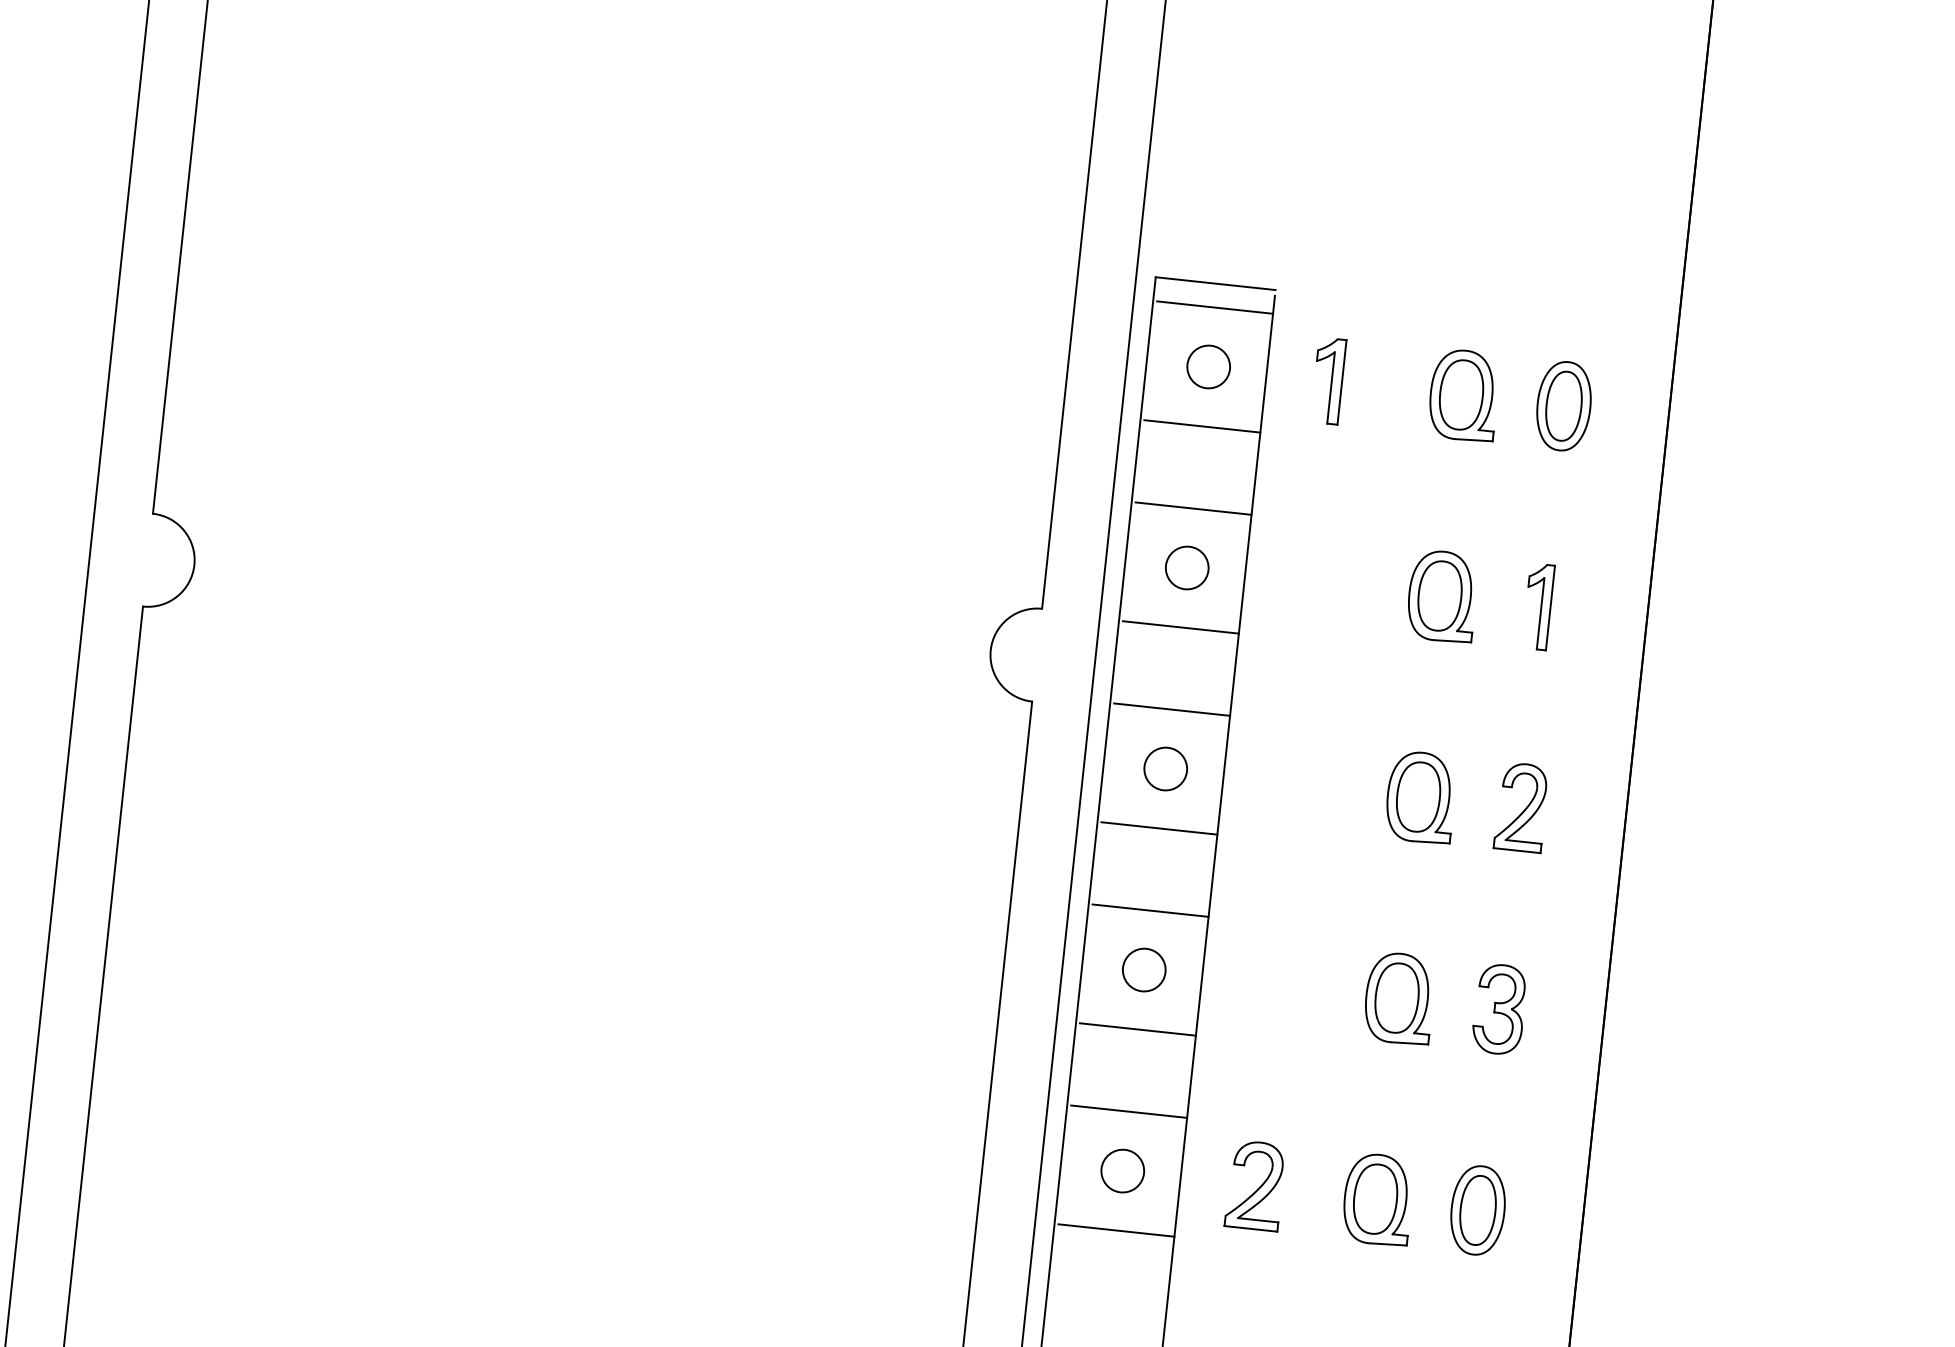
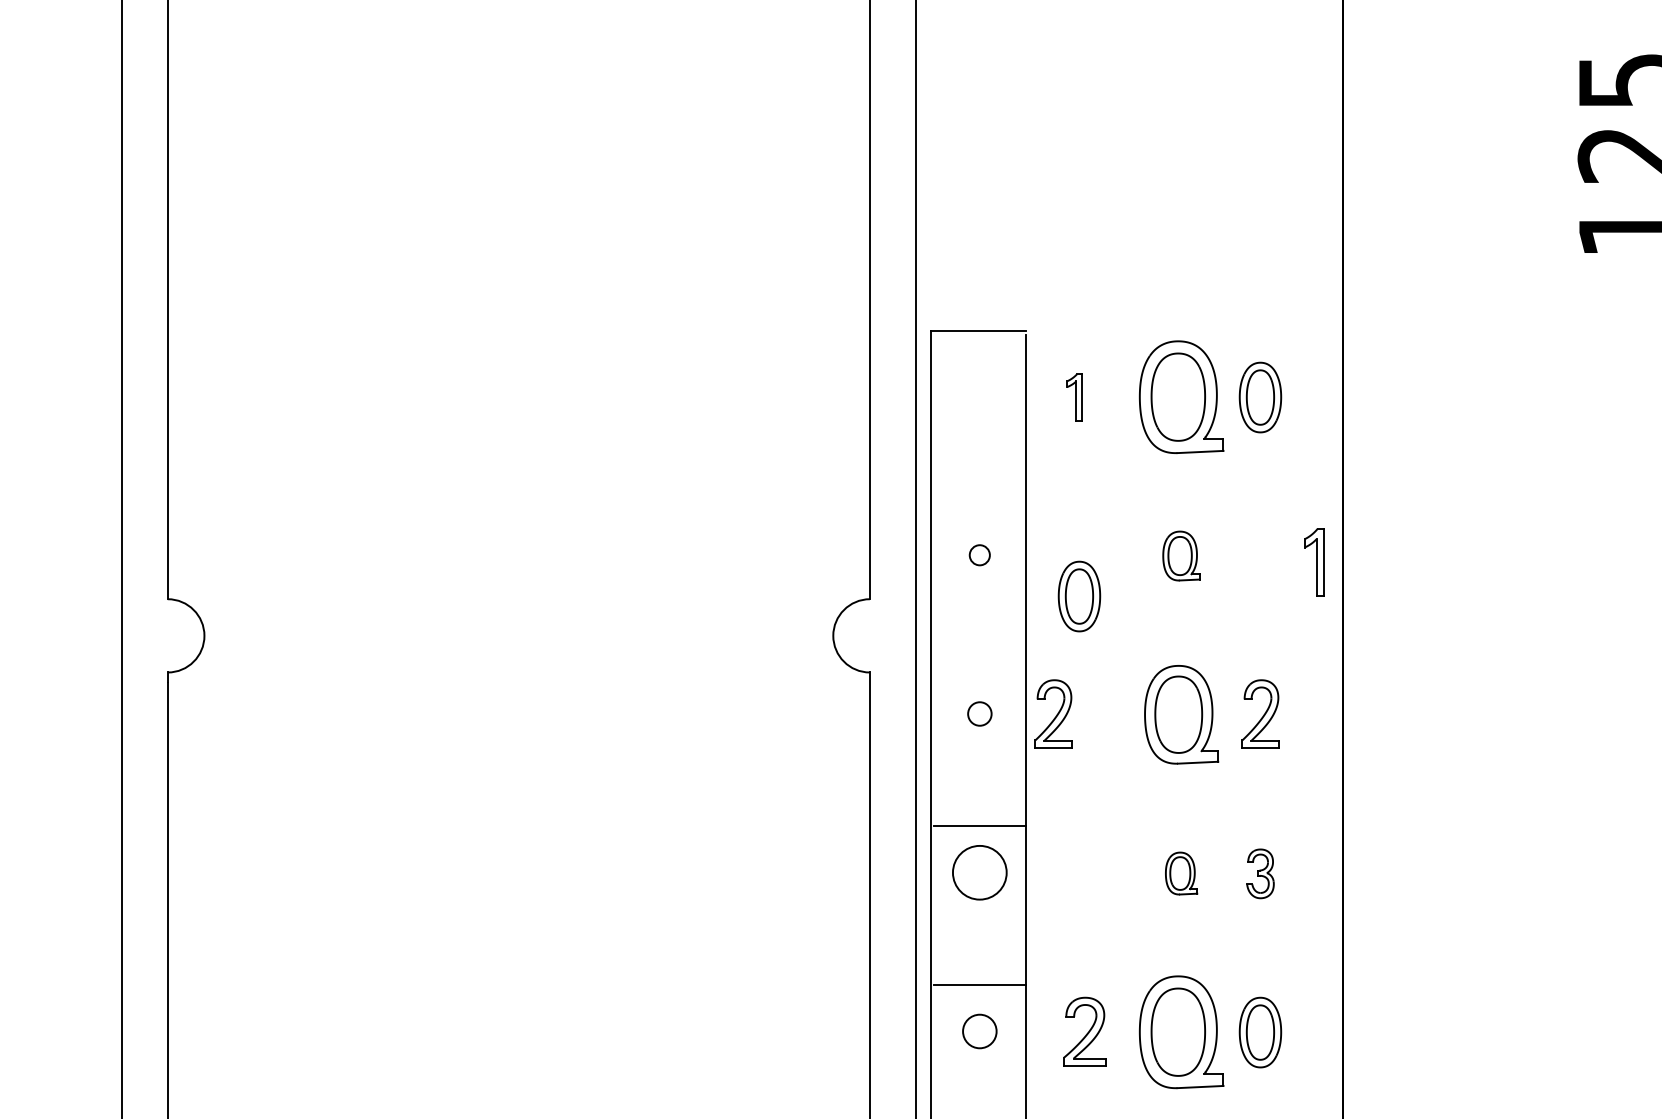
line: (1214, 307) -> (979, 349), removed
circle: (1208, 366) -> (979, 396), removed
part: (1328, 381) -> (1074, 397), size x0.7
part: (1463, 395) -> (1181, 397), size x1.6
line: (1201, 426) -> (979, 443), removed
line: (1193, 508) -> (979, 508), removed
circle: (1186, 568) -> (979, 555), size x0.6
part: (1442, 595) -> (1181, 555), size x0.7
part: (1538, 607) -> (1314, 562), moved
line: (1180, 627) -> (979, 602), removed
part: (1307, 633) -> (1079, 596), added
line: (1171, 710) -> (979, 667), removed
circle: (1165, 768) -> (979, 713), size x0.7
part: (1259, 778) -> (1053, 713), added
part: (1421, 796) -> (1181, 714), size x1.4
line: (1159, 827) -> (979, 760), removed
circle: (1143, 969) -> (979, 872), size x1.6
part: (1399, 998) -> (1181, 873), size x0.6
part: (1499, 1008) -> (1260, 873), size x0.7
line: (1137, 1029) -> (979, 919), removed
part: (1378, 1199) -> (1181, 1032), size x1.6
line: (1115, 1230) -> (979, 1078), removed

